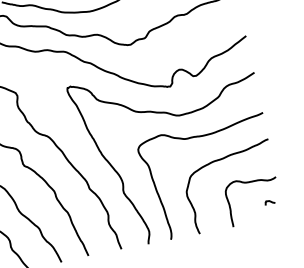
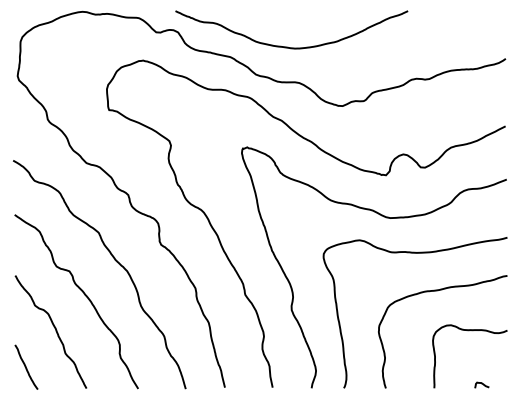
curve: (269, 202) -> (481, 384), moved

